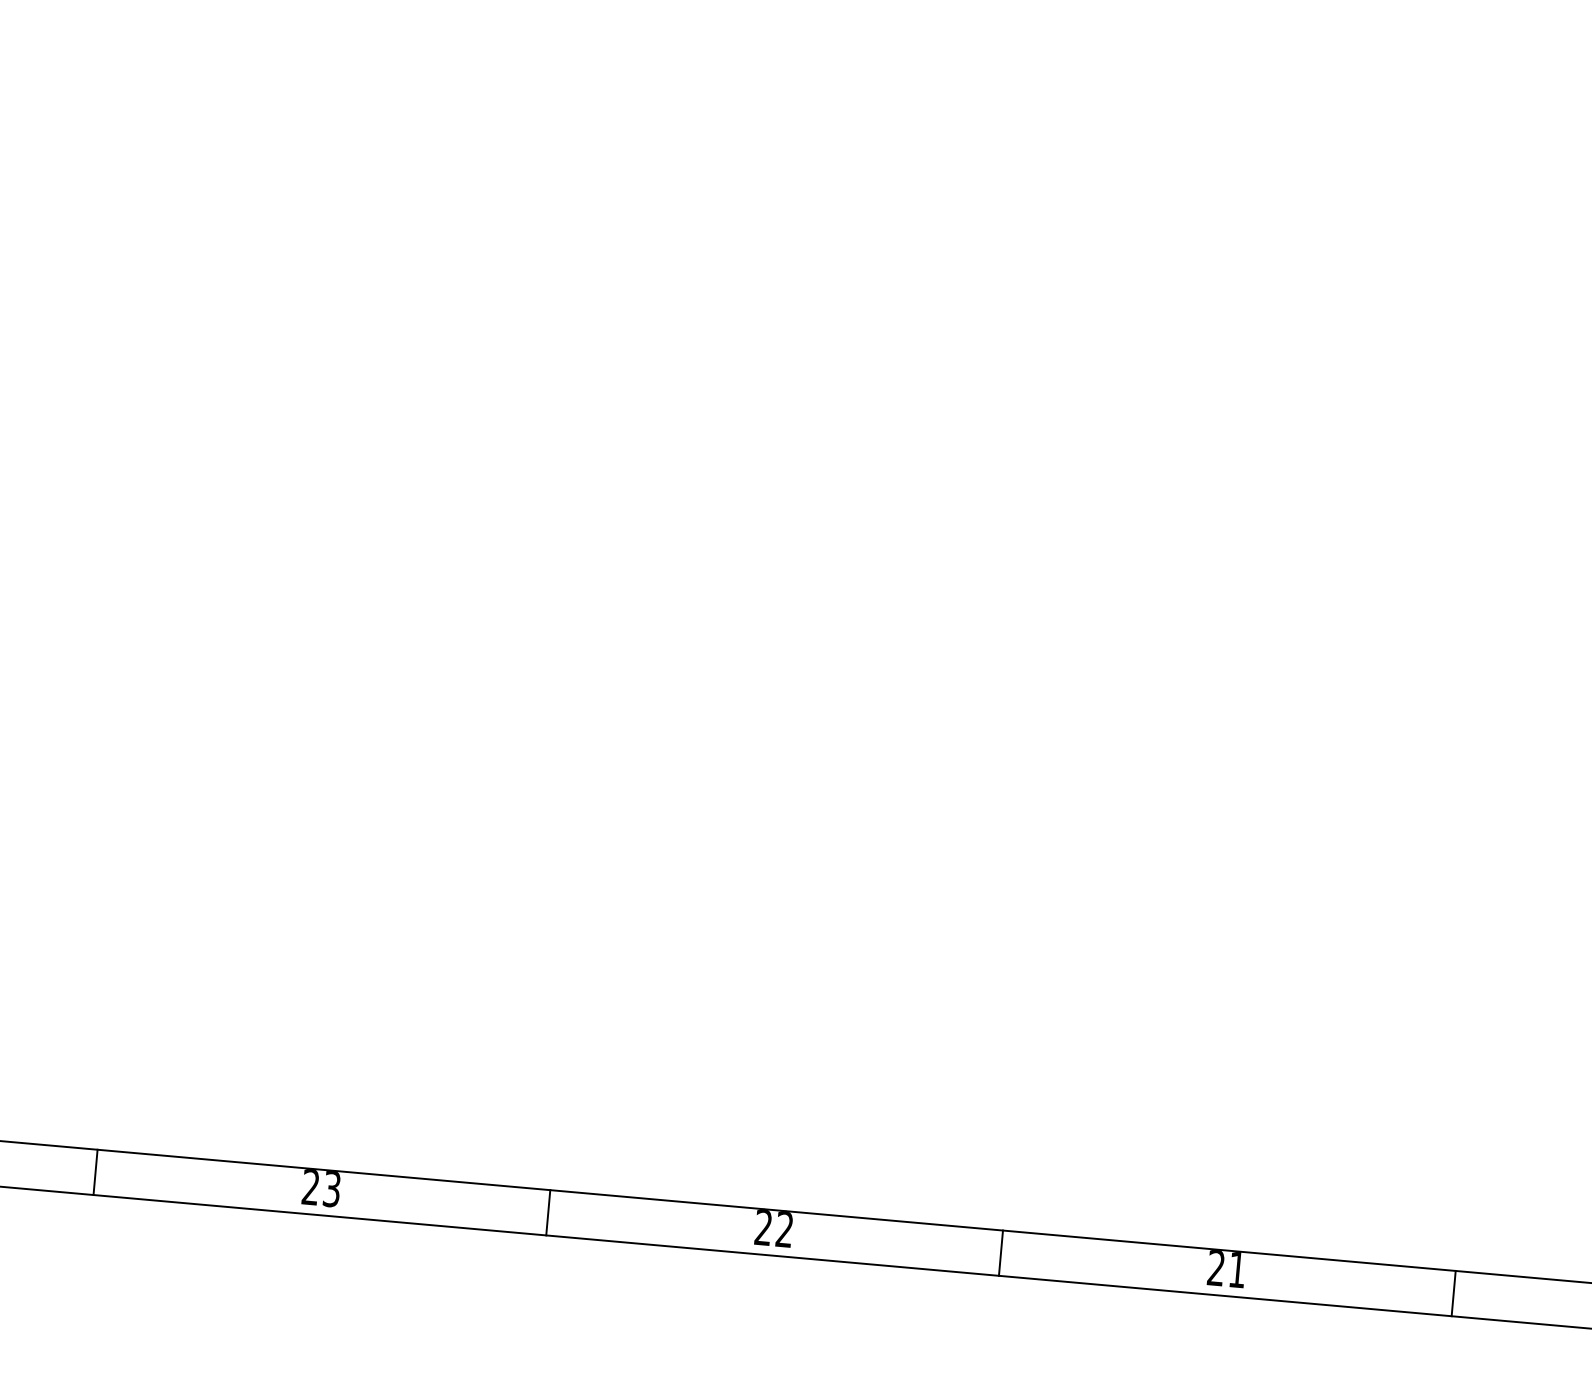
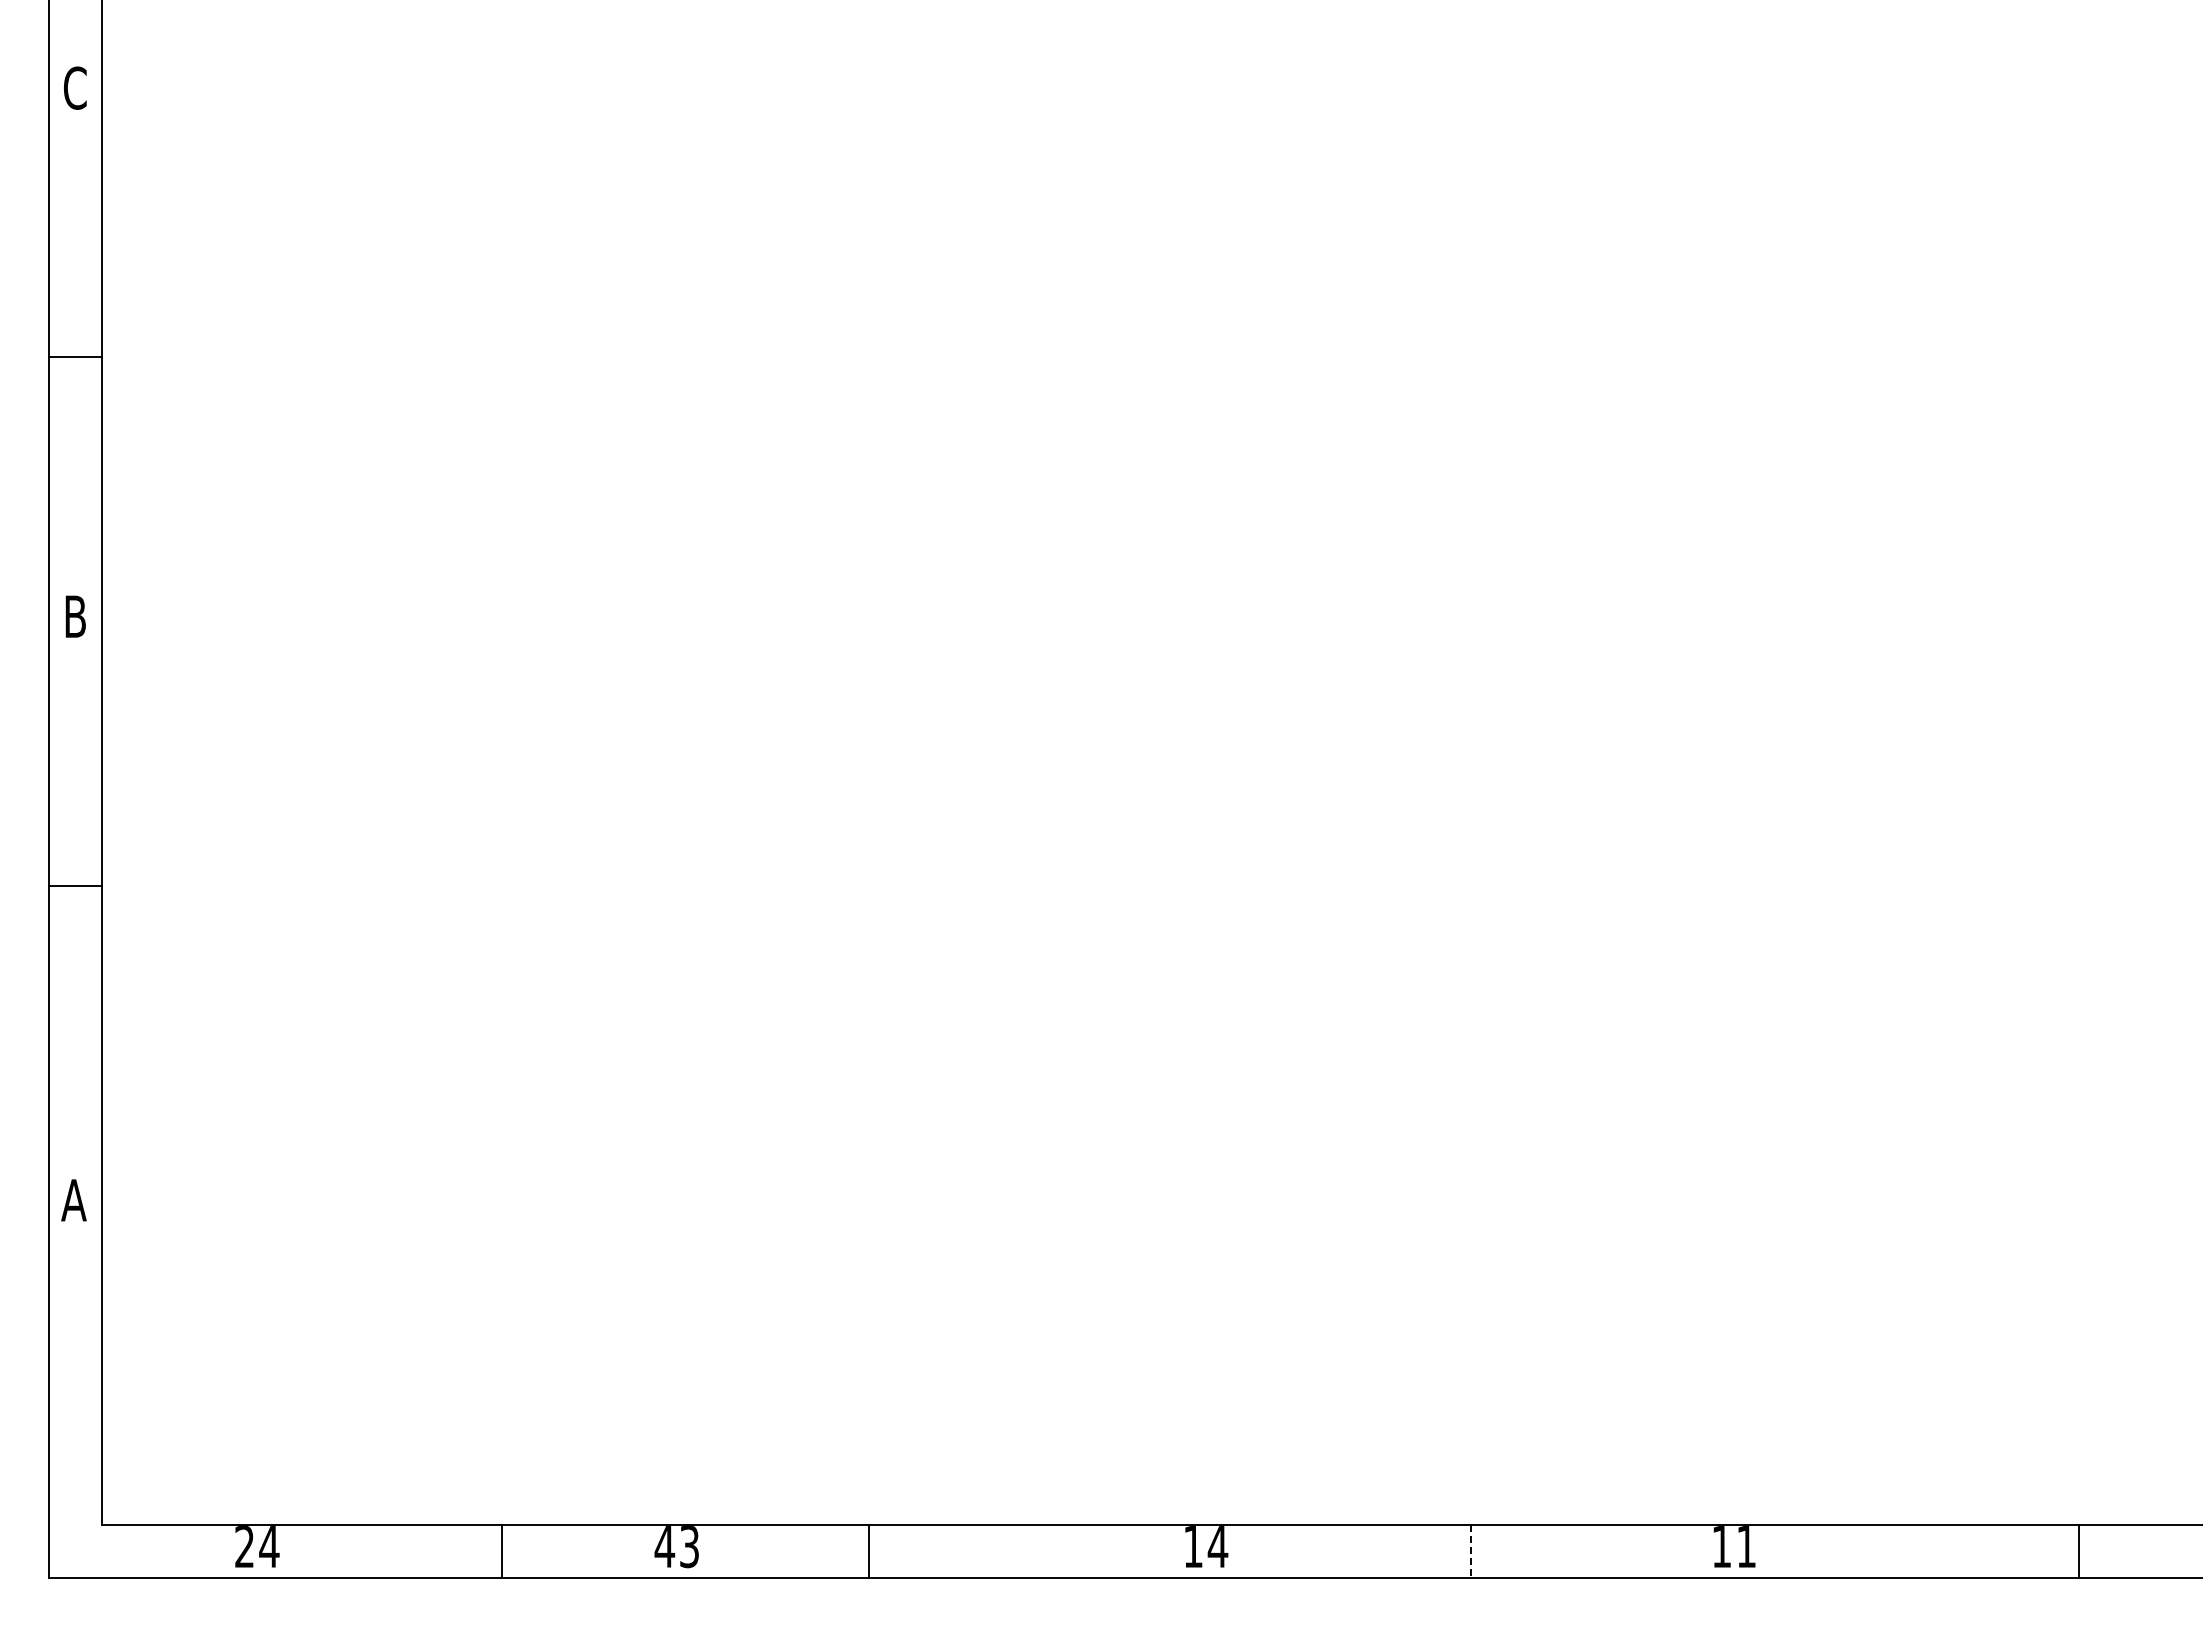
line: (95, 1172) -> (501, 1551), moved
text: (310, 1186) -> (664, 1546), 23 -> 43
line: (548, 1212) -> (869, 1551), moved
text: (774, 1228) -> (1206, 1546), 22 -> 14
line: (1000, 1253) -> (1470, 1552), solid -> dashed
text: (1216, 1267) -> (1721, 1546), 21 -> 11
line: (1453, 1293) -> (2079, 1551), moved

